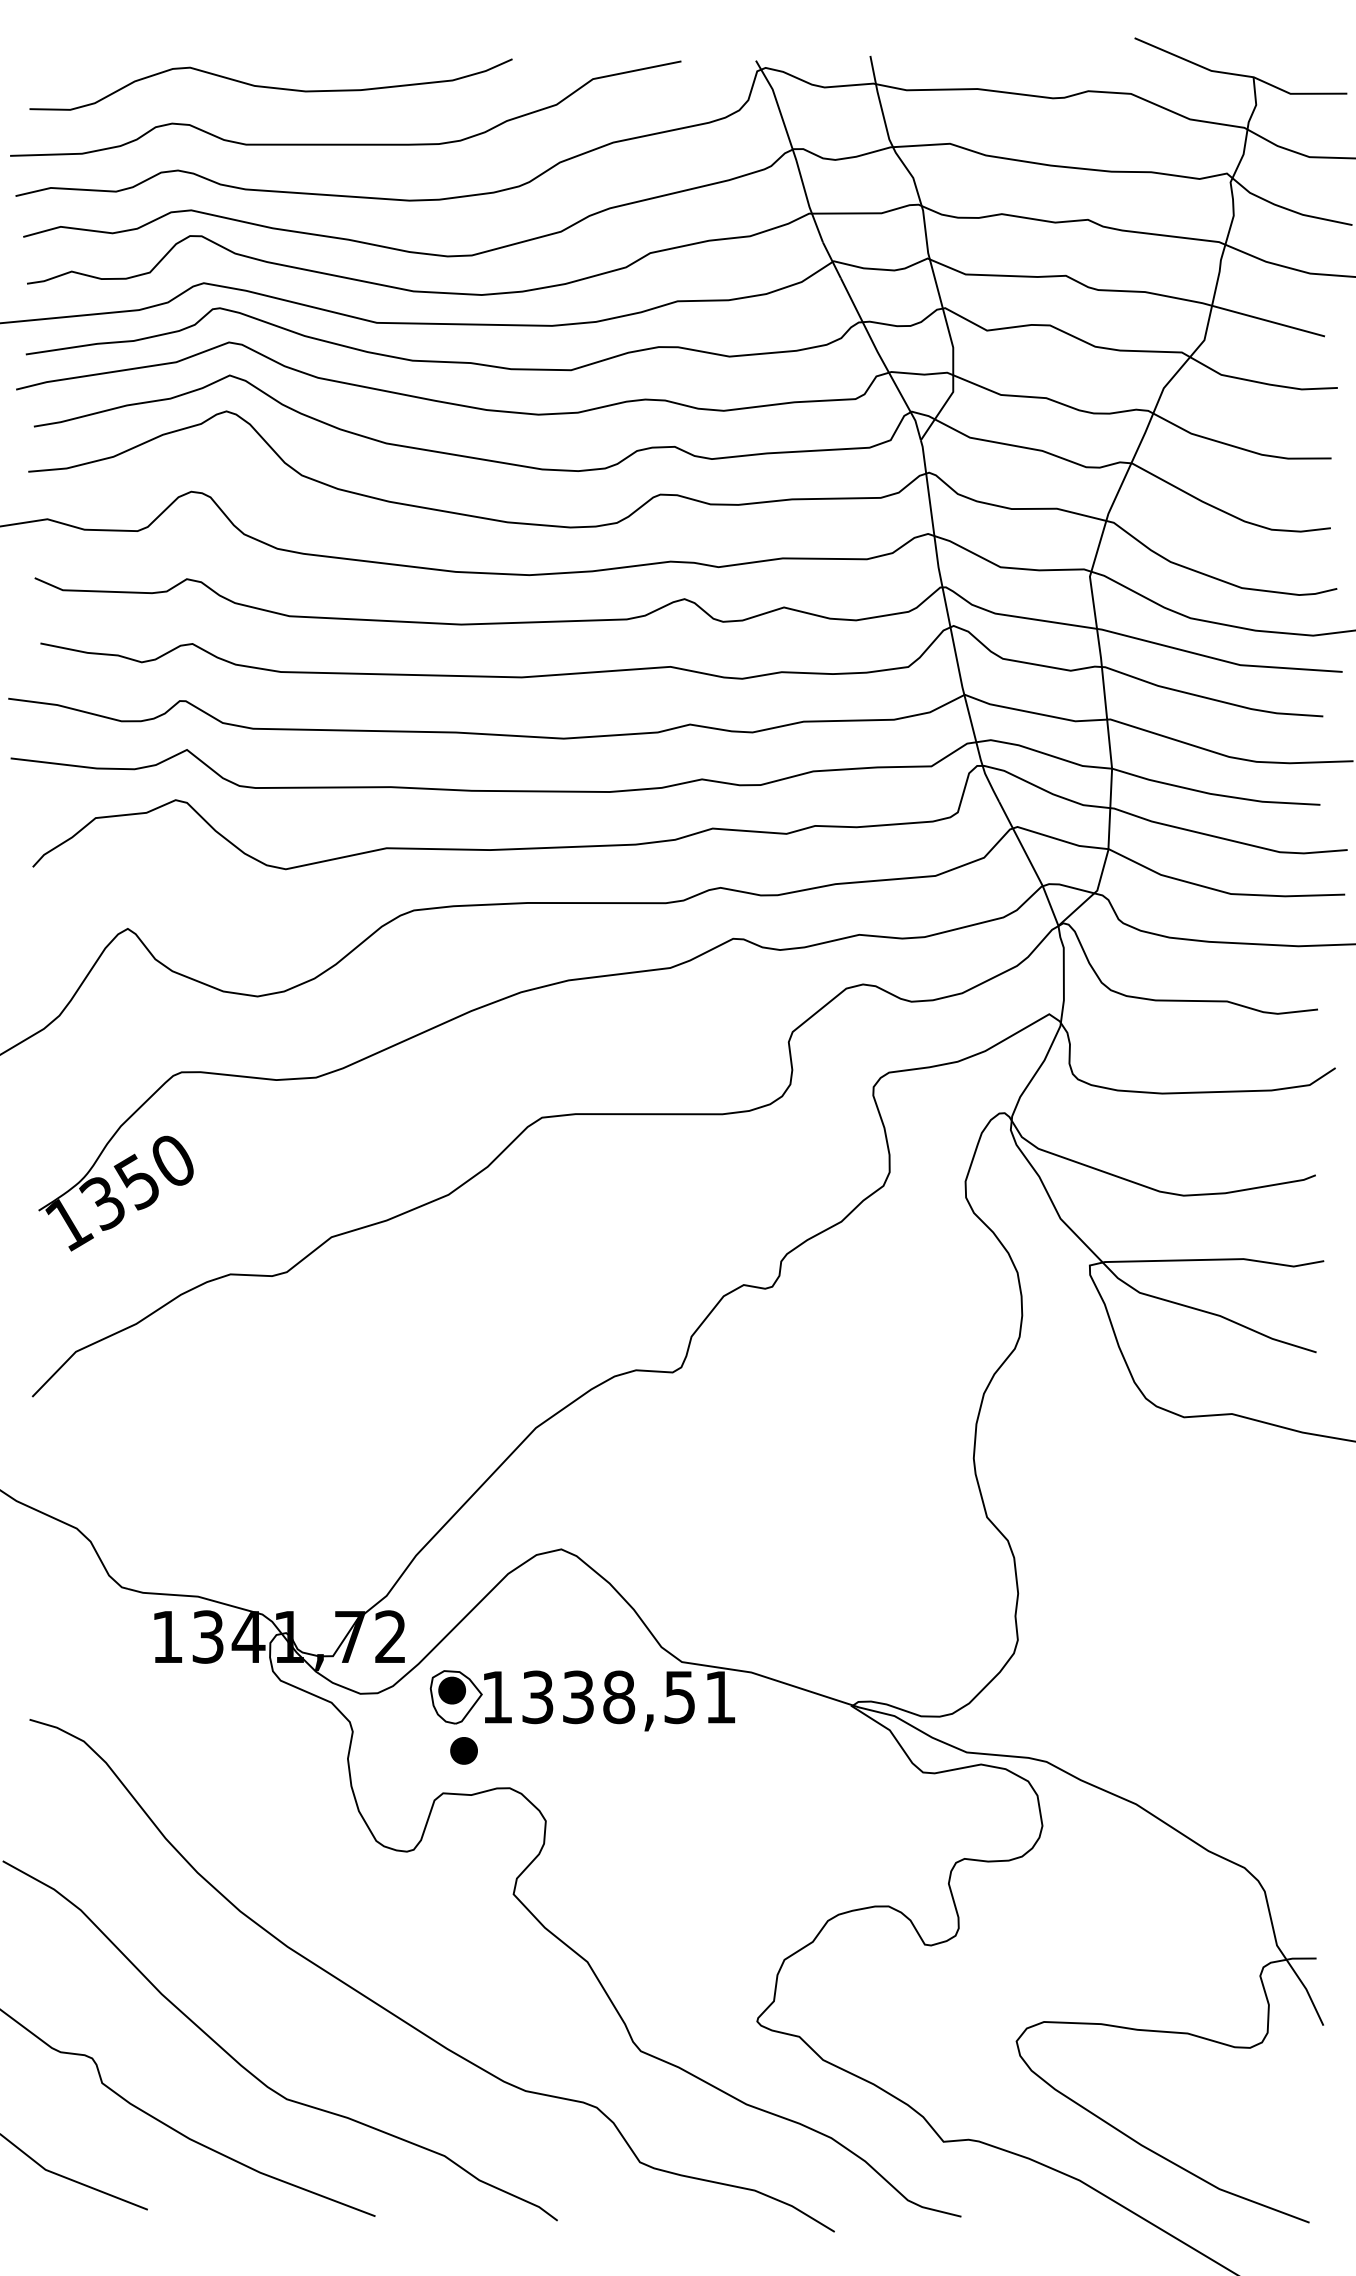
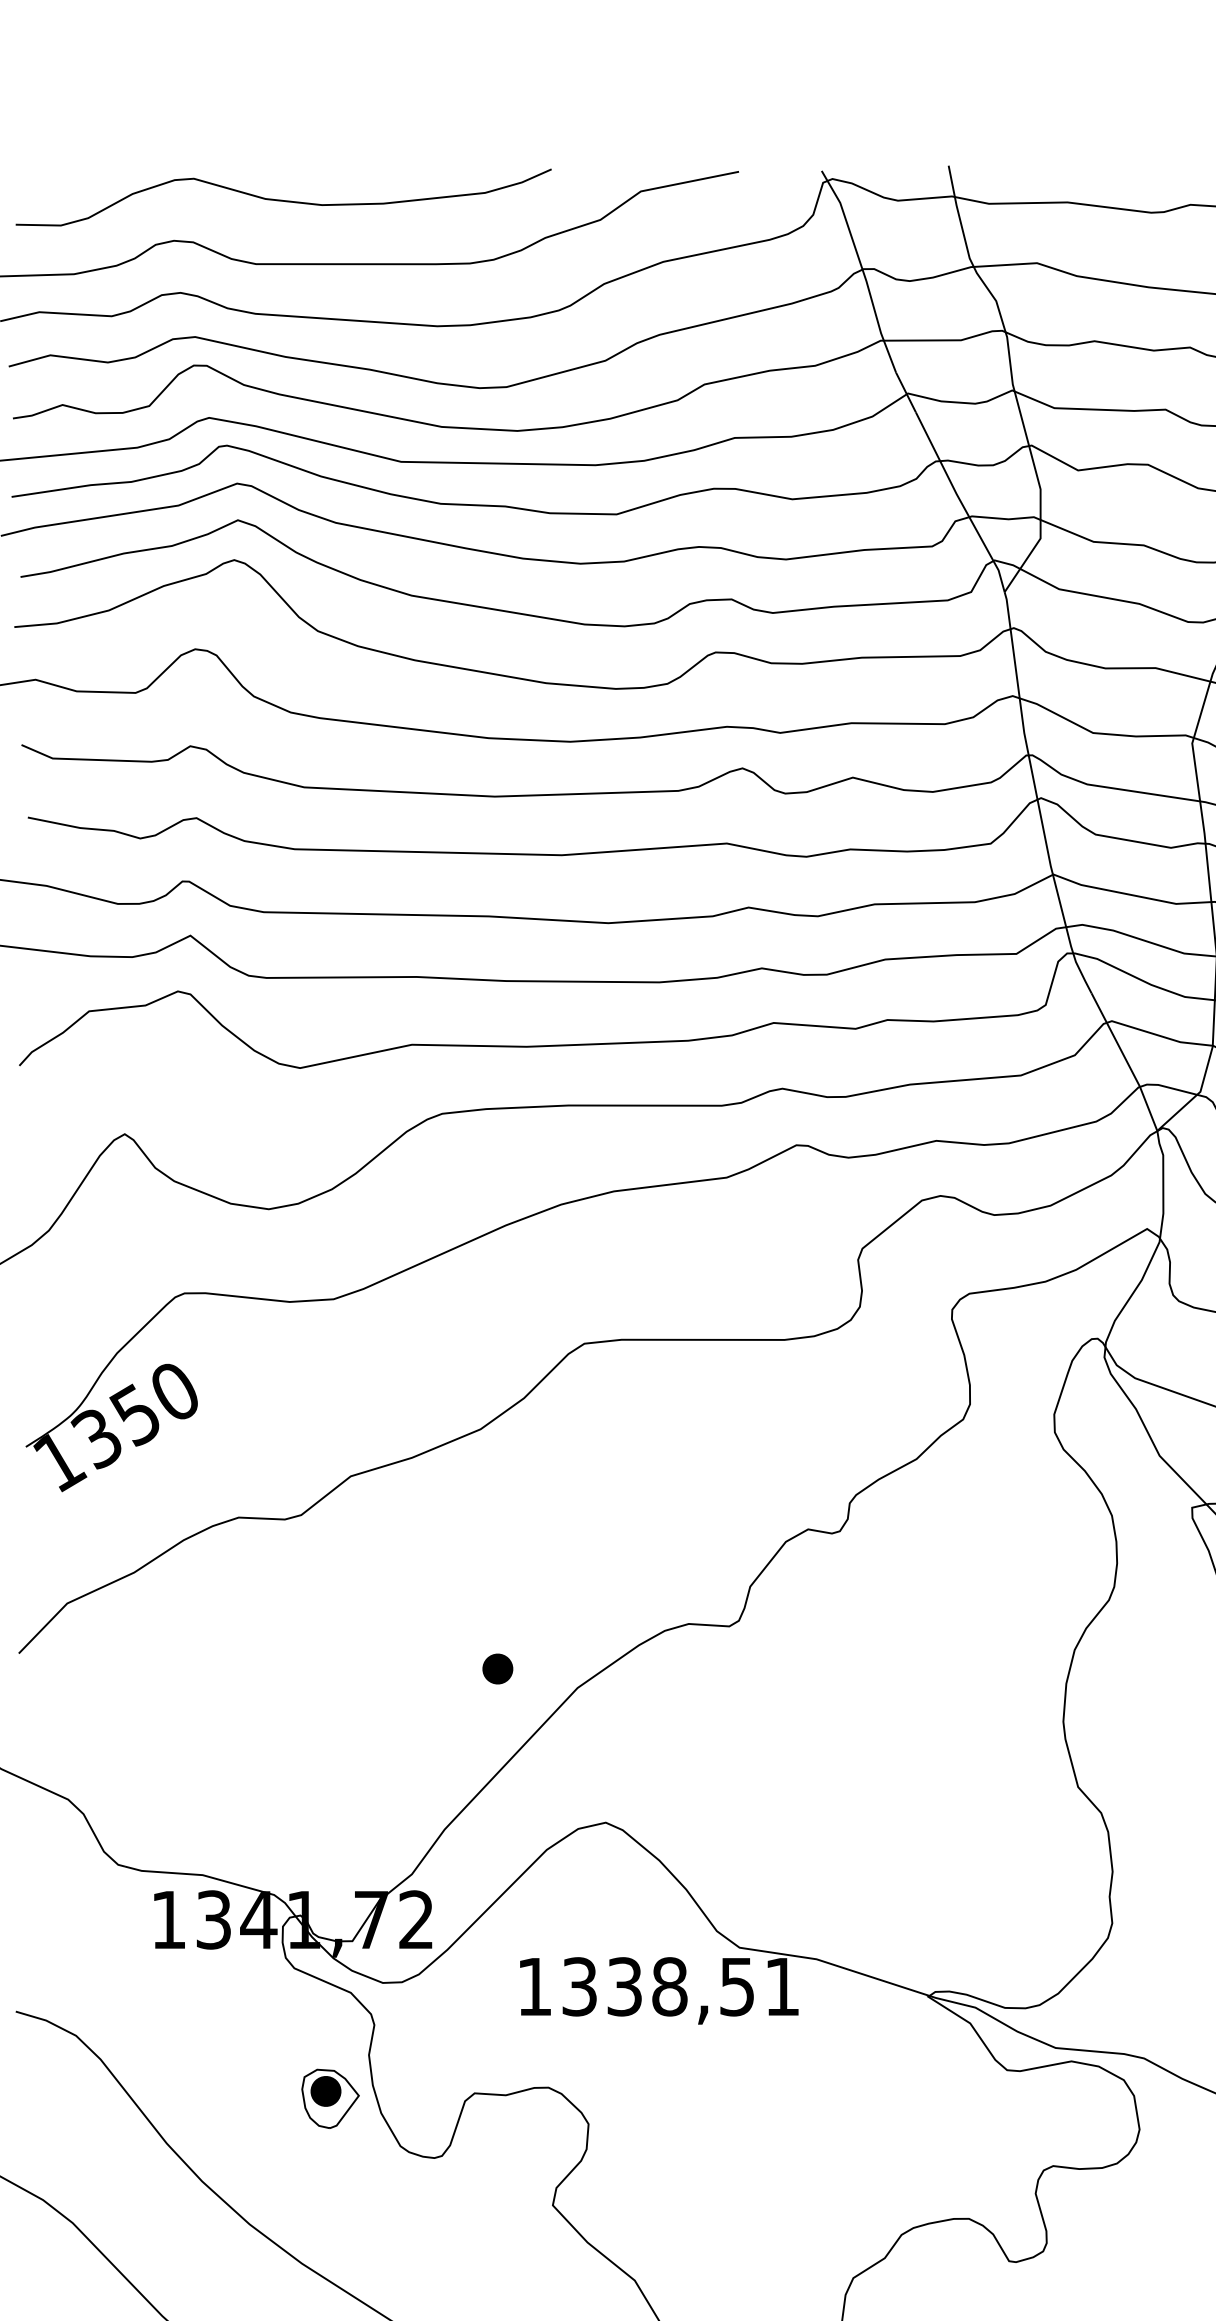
part: (455, 1697) -> (329, 2099), moved
part: (463, 1750) -> (497, 1668), moved

